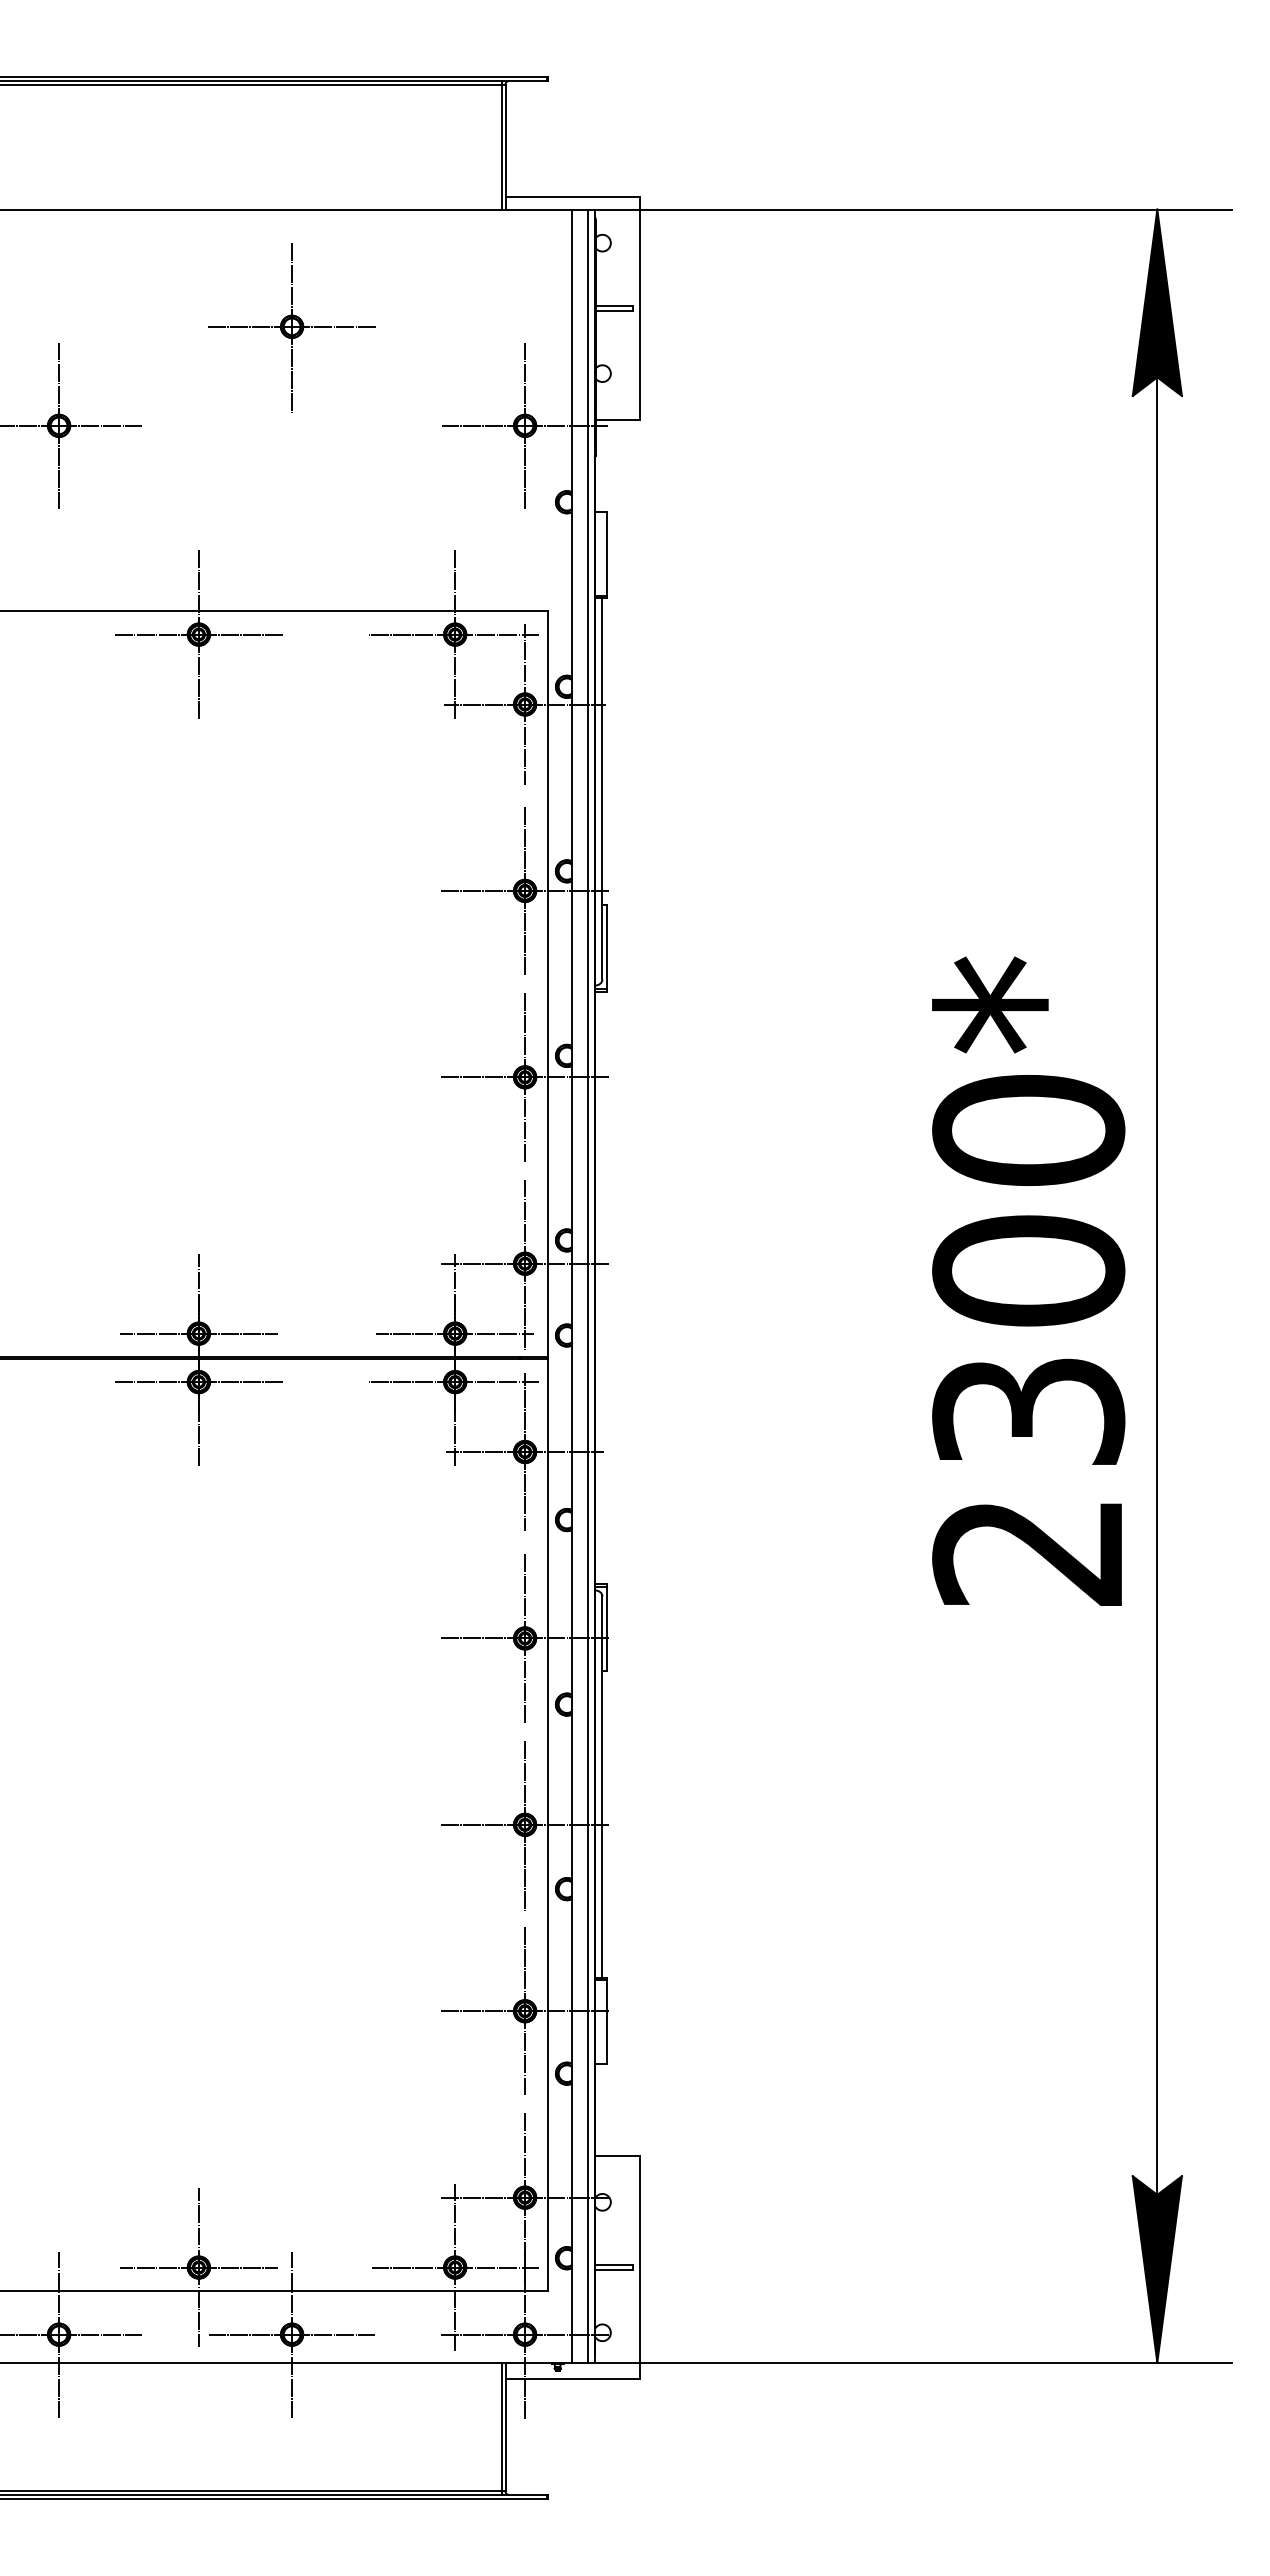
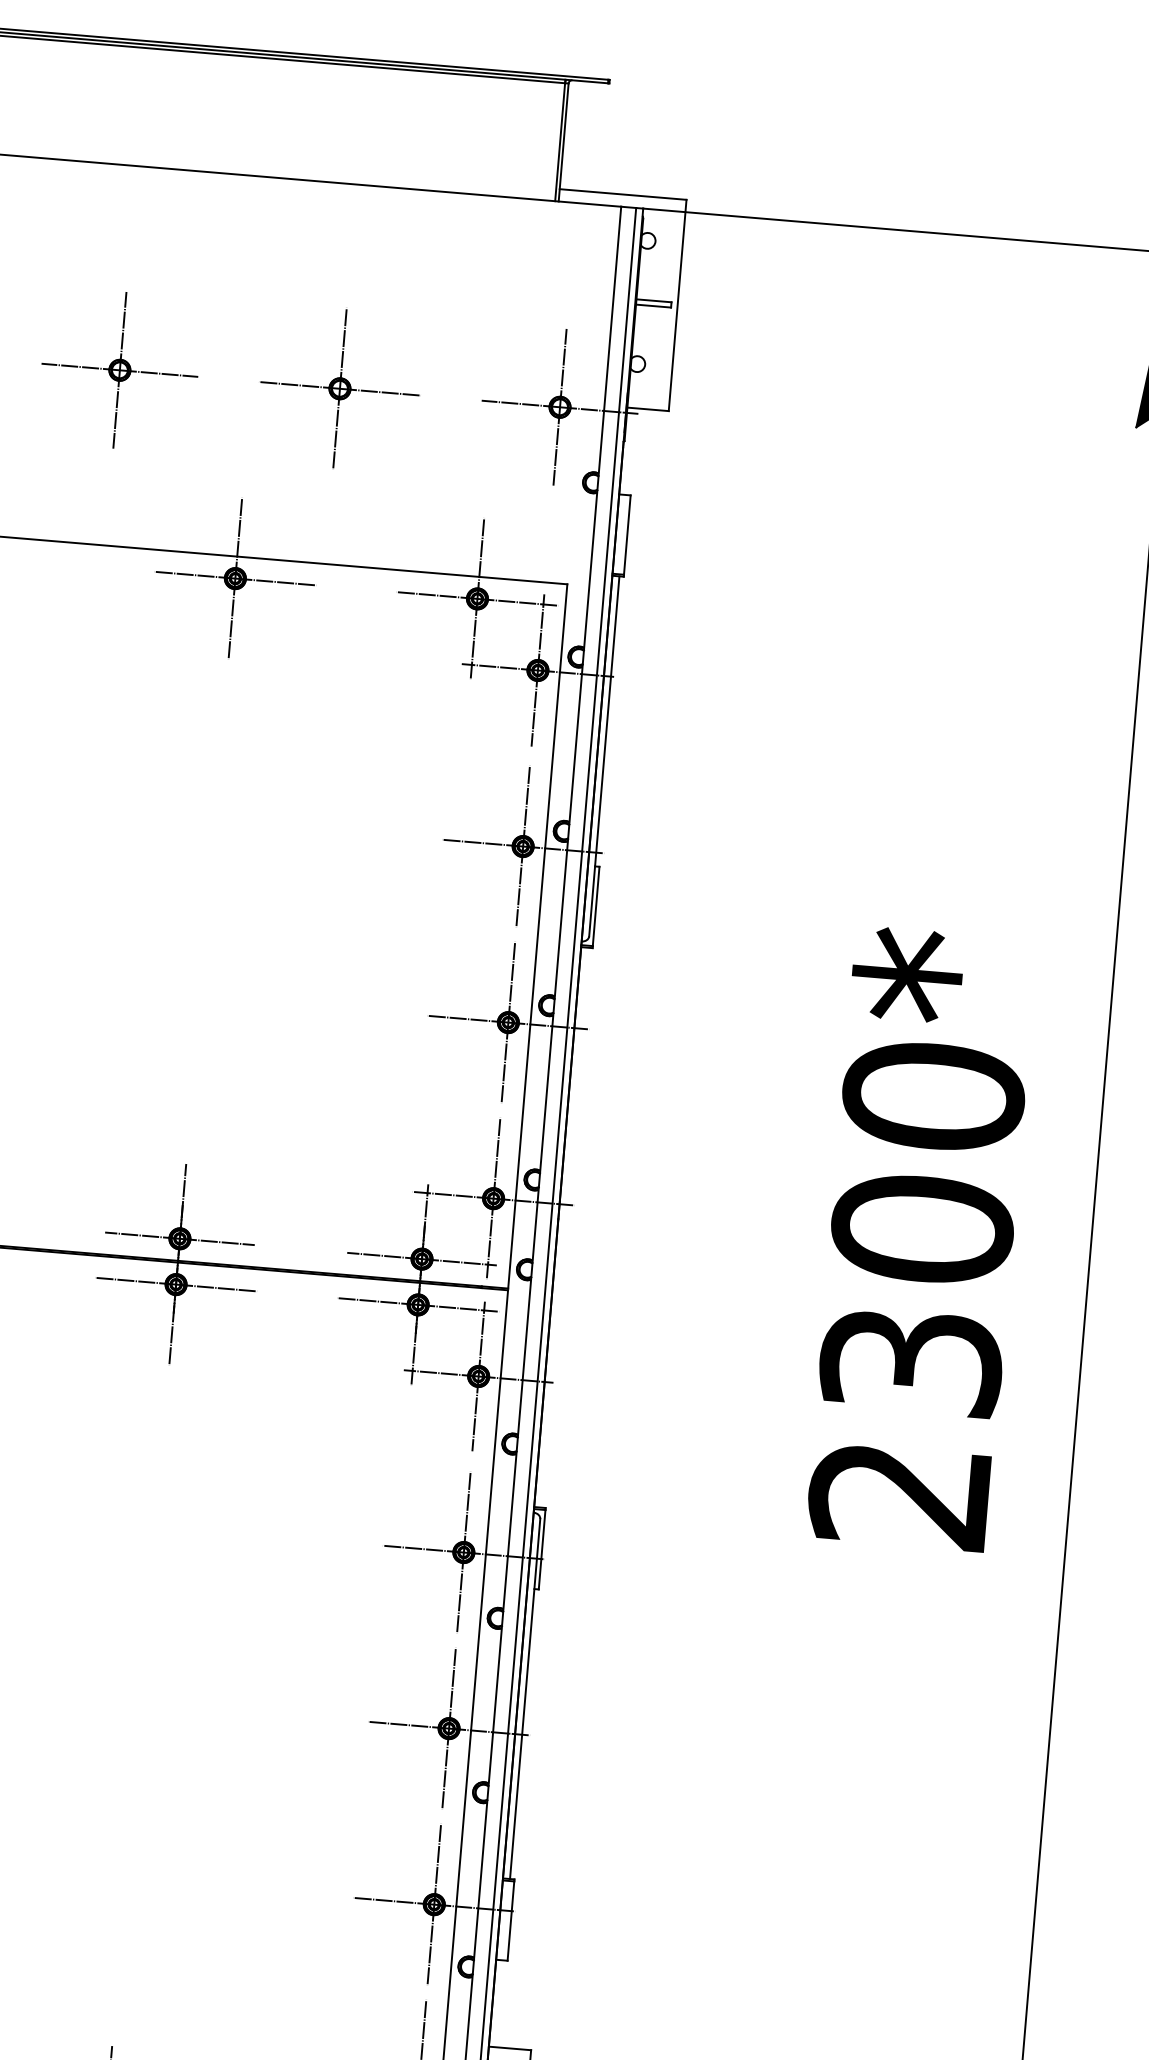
part: (291, 327) -> (339, 389), moved
text: (1028, 1280) -> (921, 1238), moved

